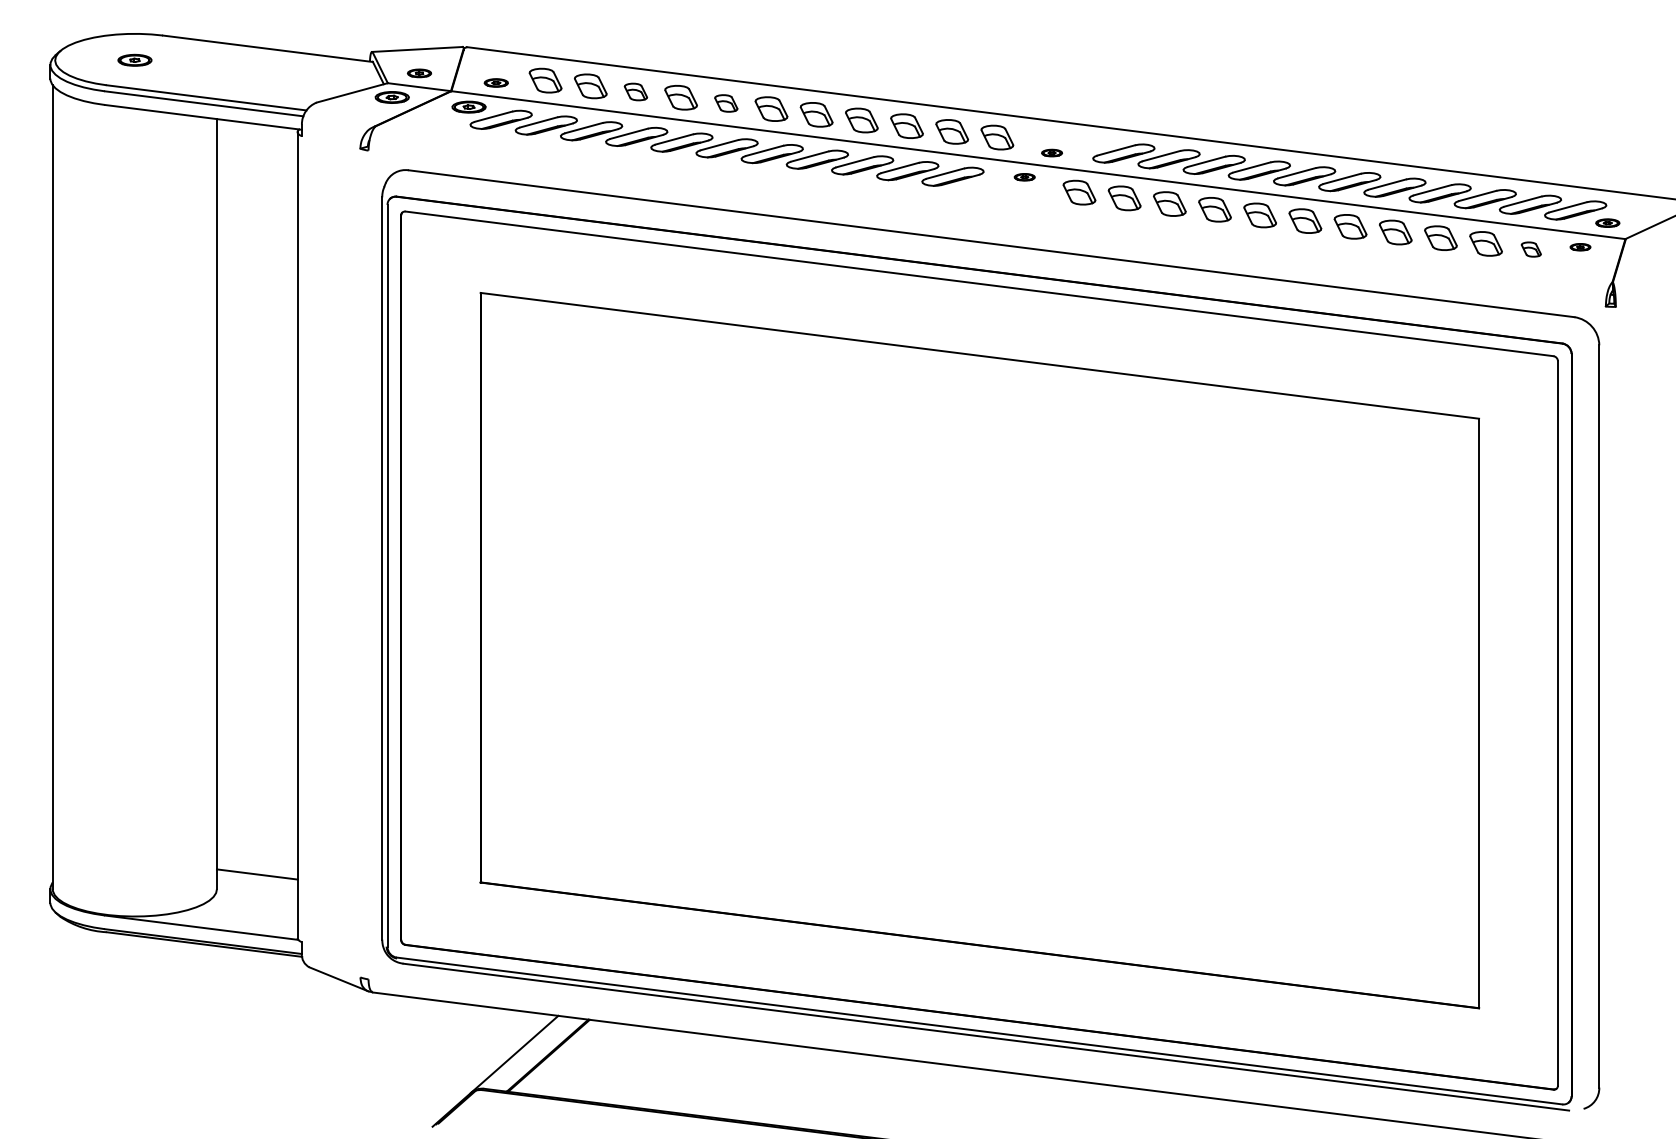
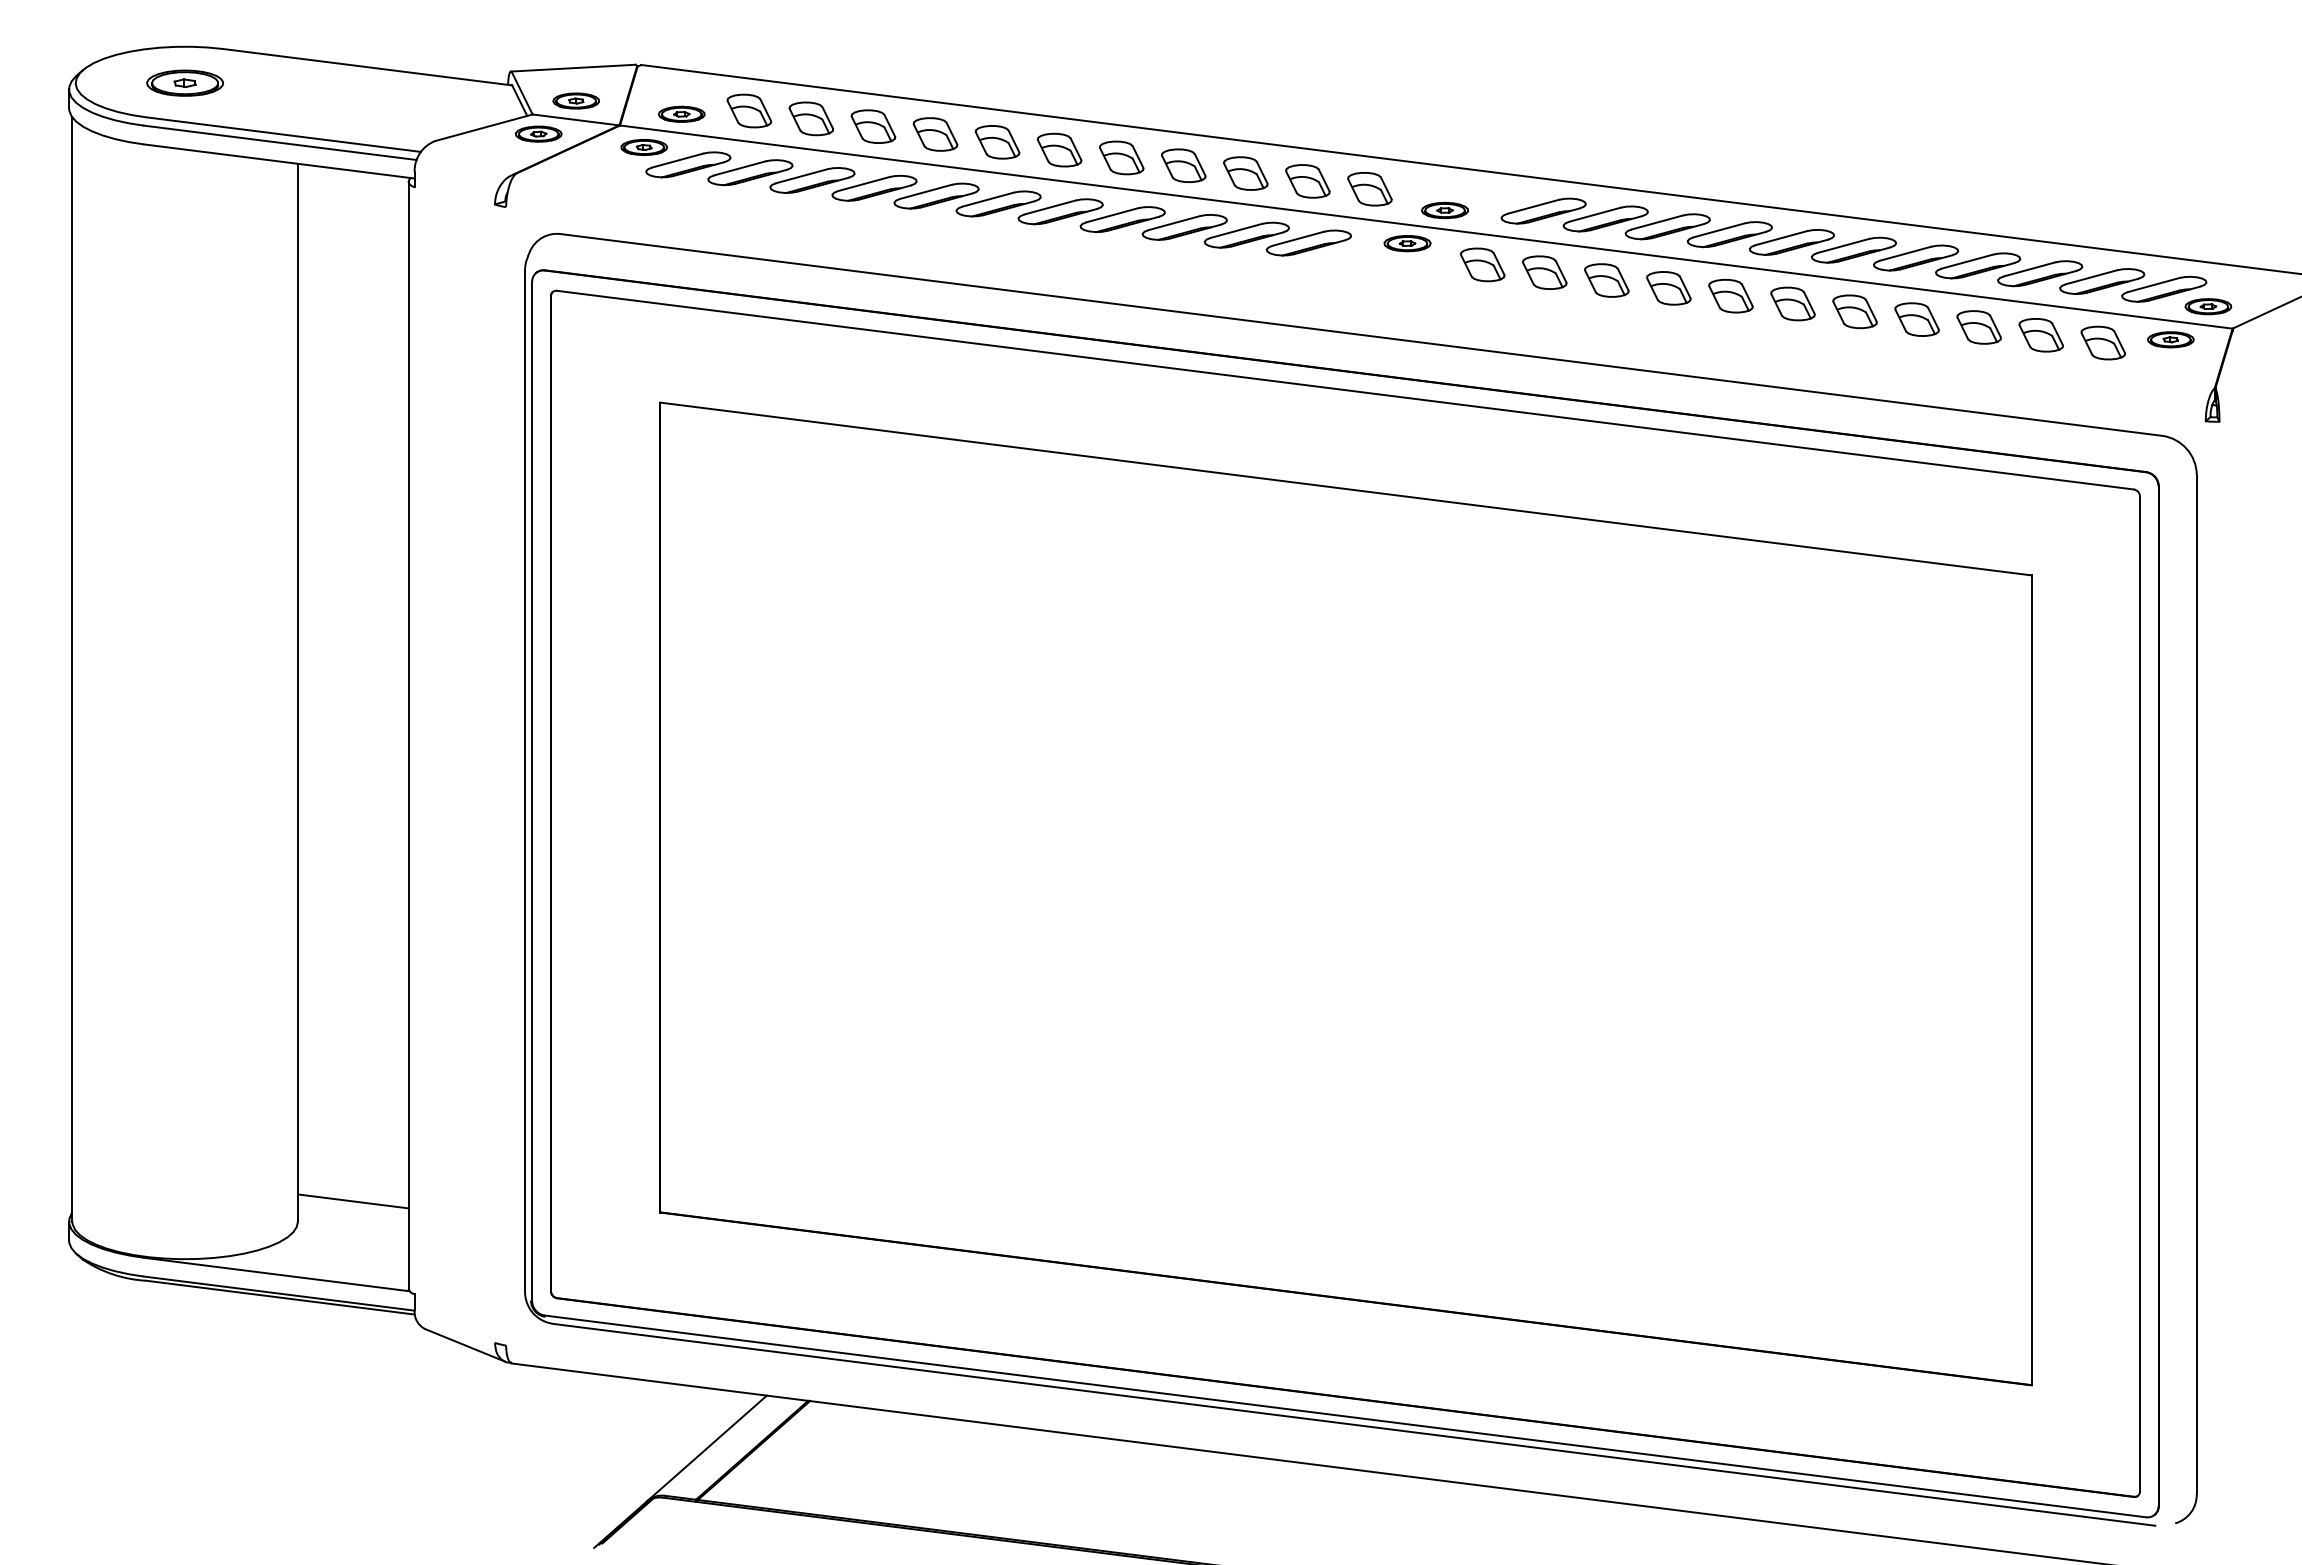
part: (135, 59) -> (185, 82), size x1.67
part: (419, 73) -> (575, 100), size x1.43
part: (496, 82) -> (681, 113), size x1.43
part: (635, 91) -> (873, 126), size x1.43
part: (726, 103) -> (997, 142), size x1.43
part: (1051, 153) -> (1444, 210), size x1.67
part: (1024, 177) -> (1407, 243), size x1.67
part: (1607, 222) -> (2208, 306), size x1.43
part: (1580, 246) -> (2170, 339), size x1.67
part: (1531, 249) -> (2103, 342), size x1.67

